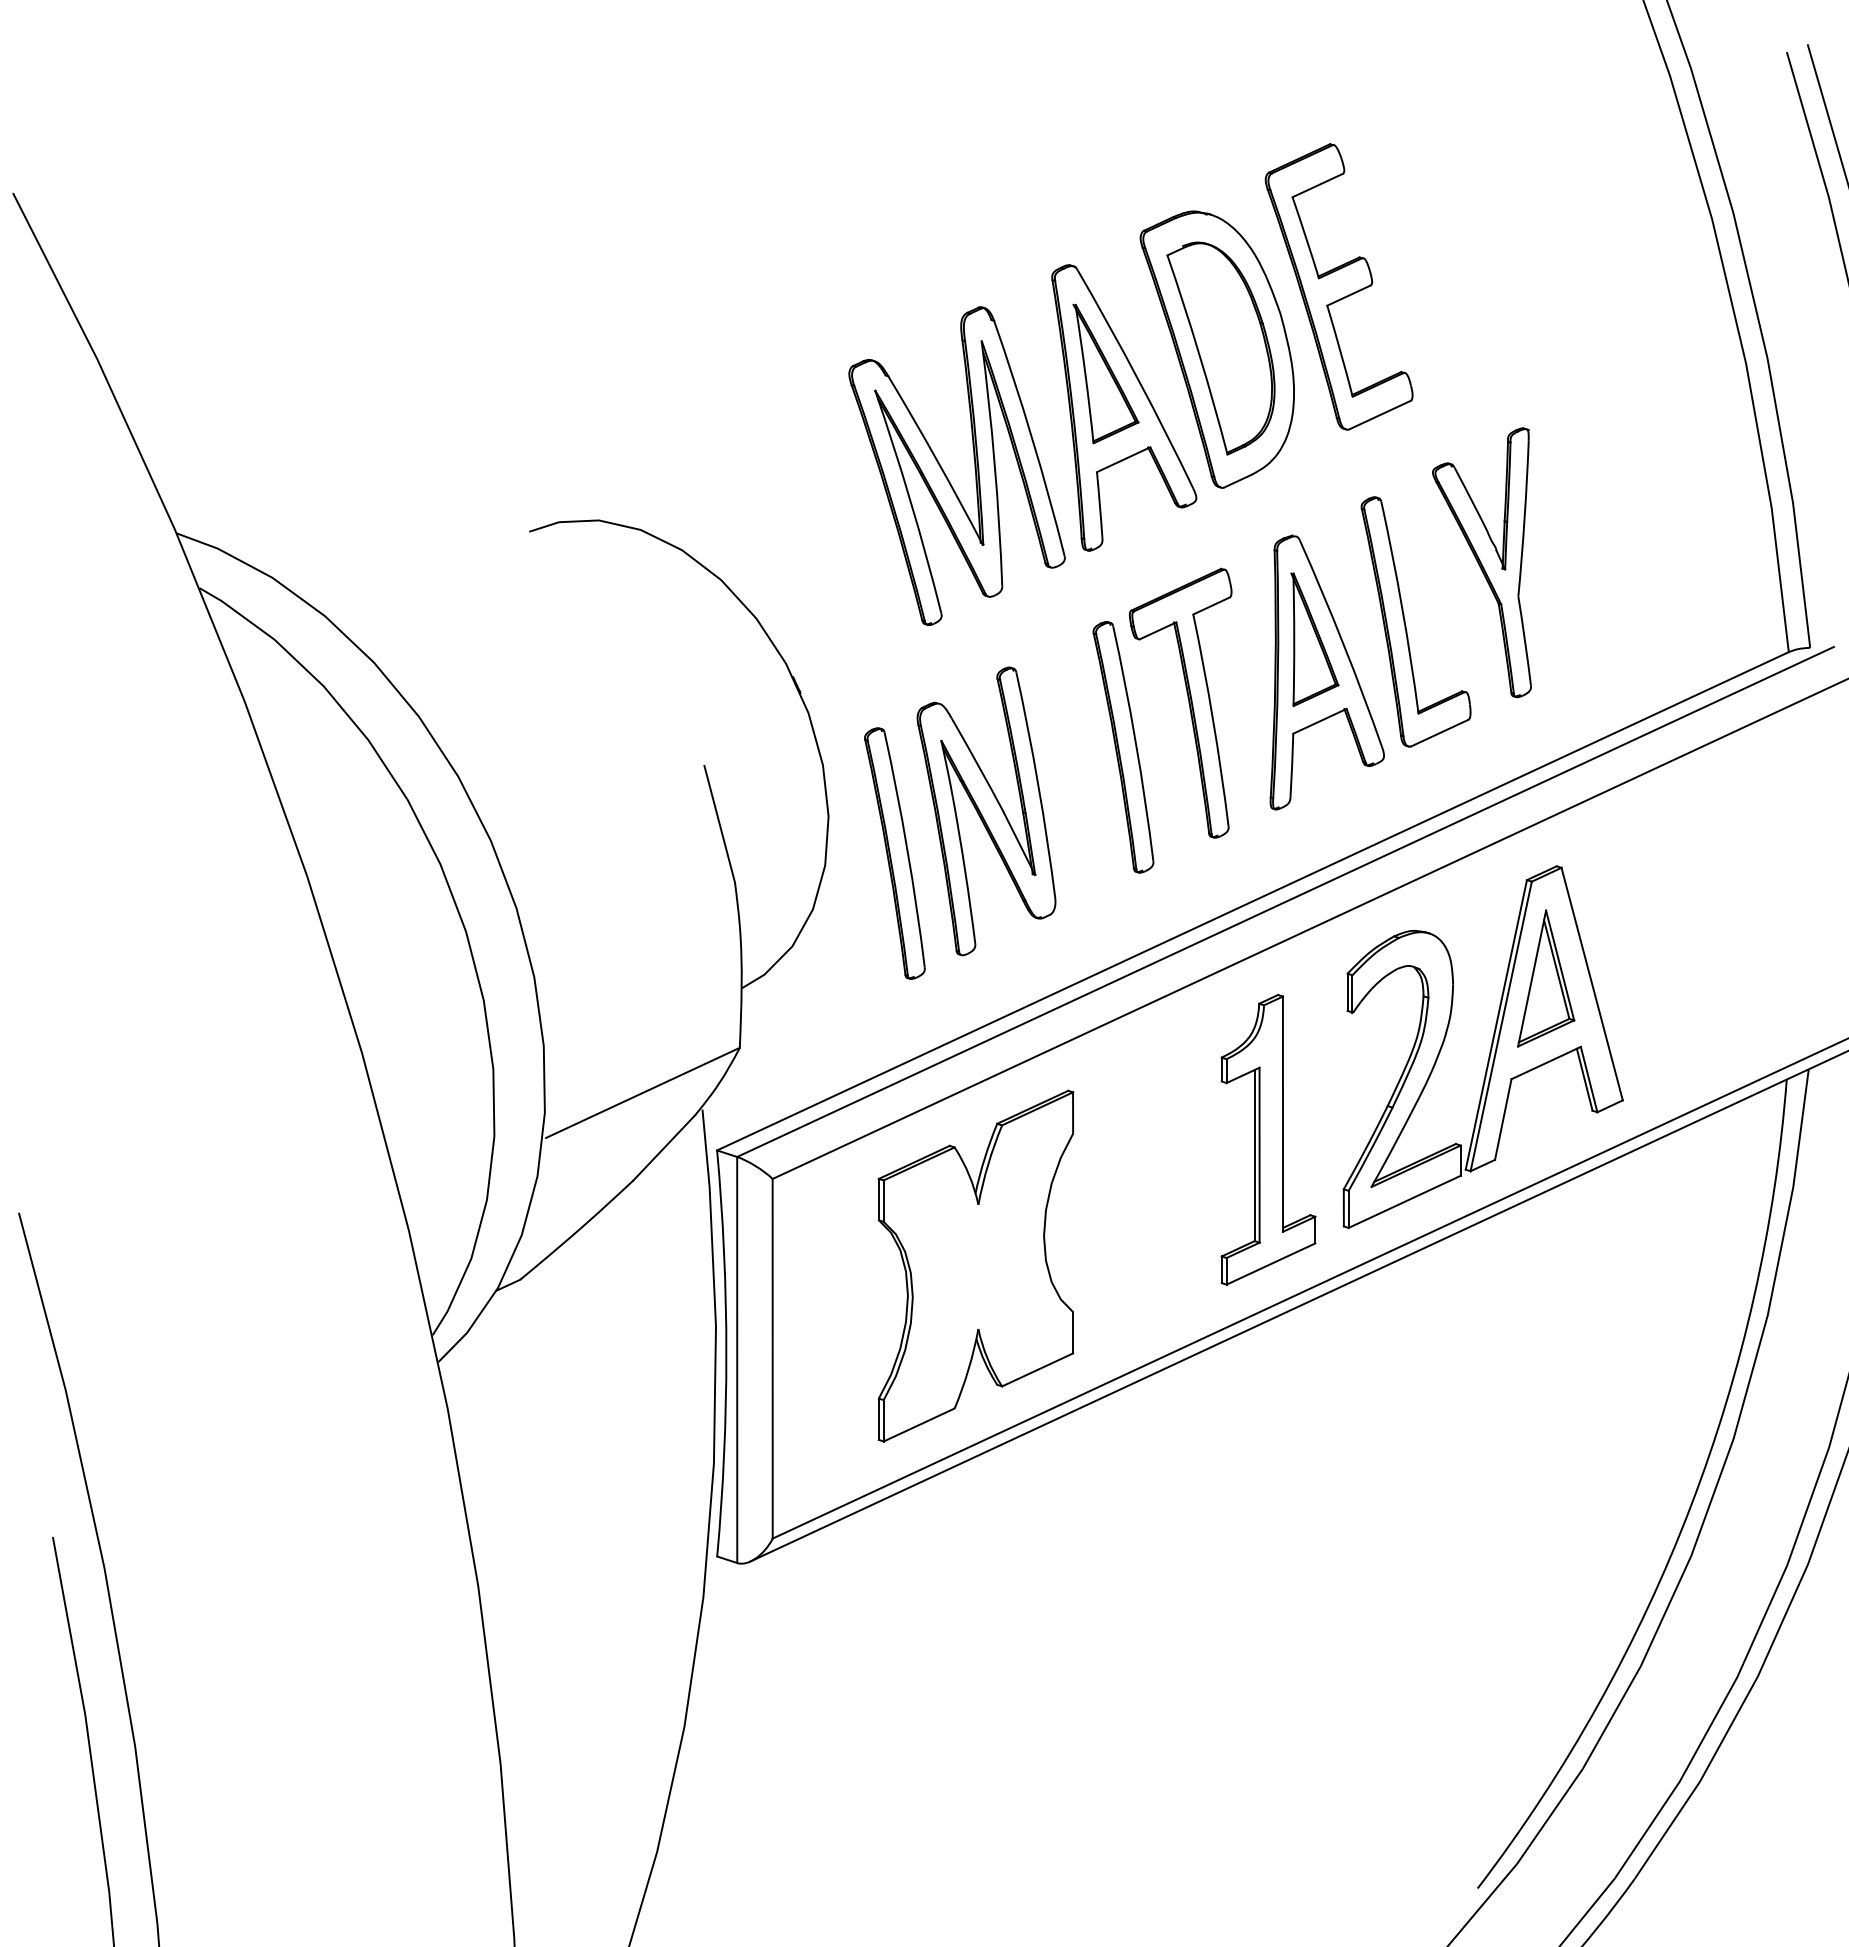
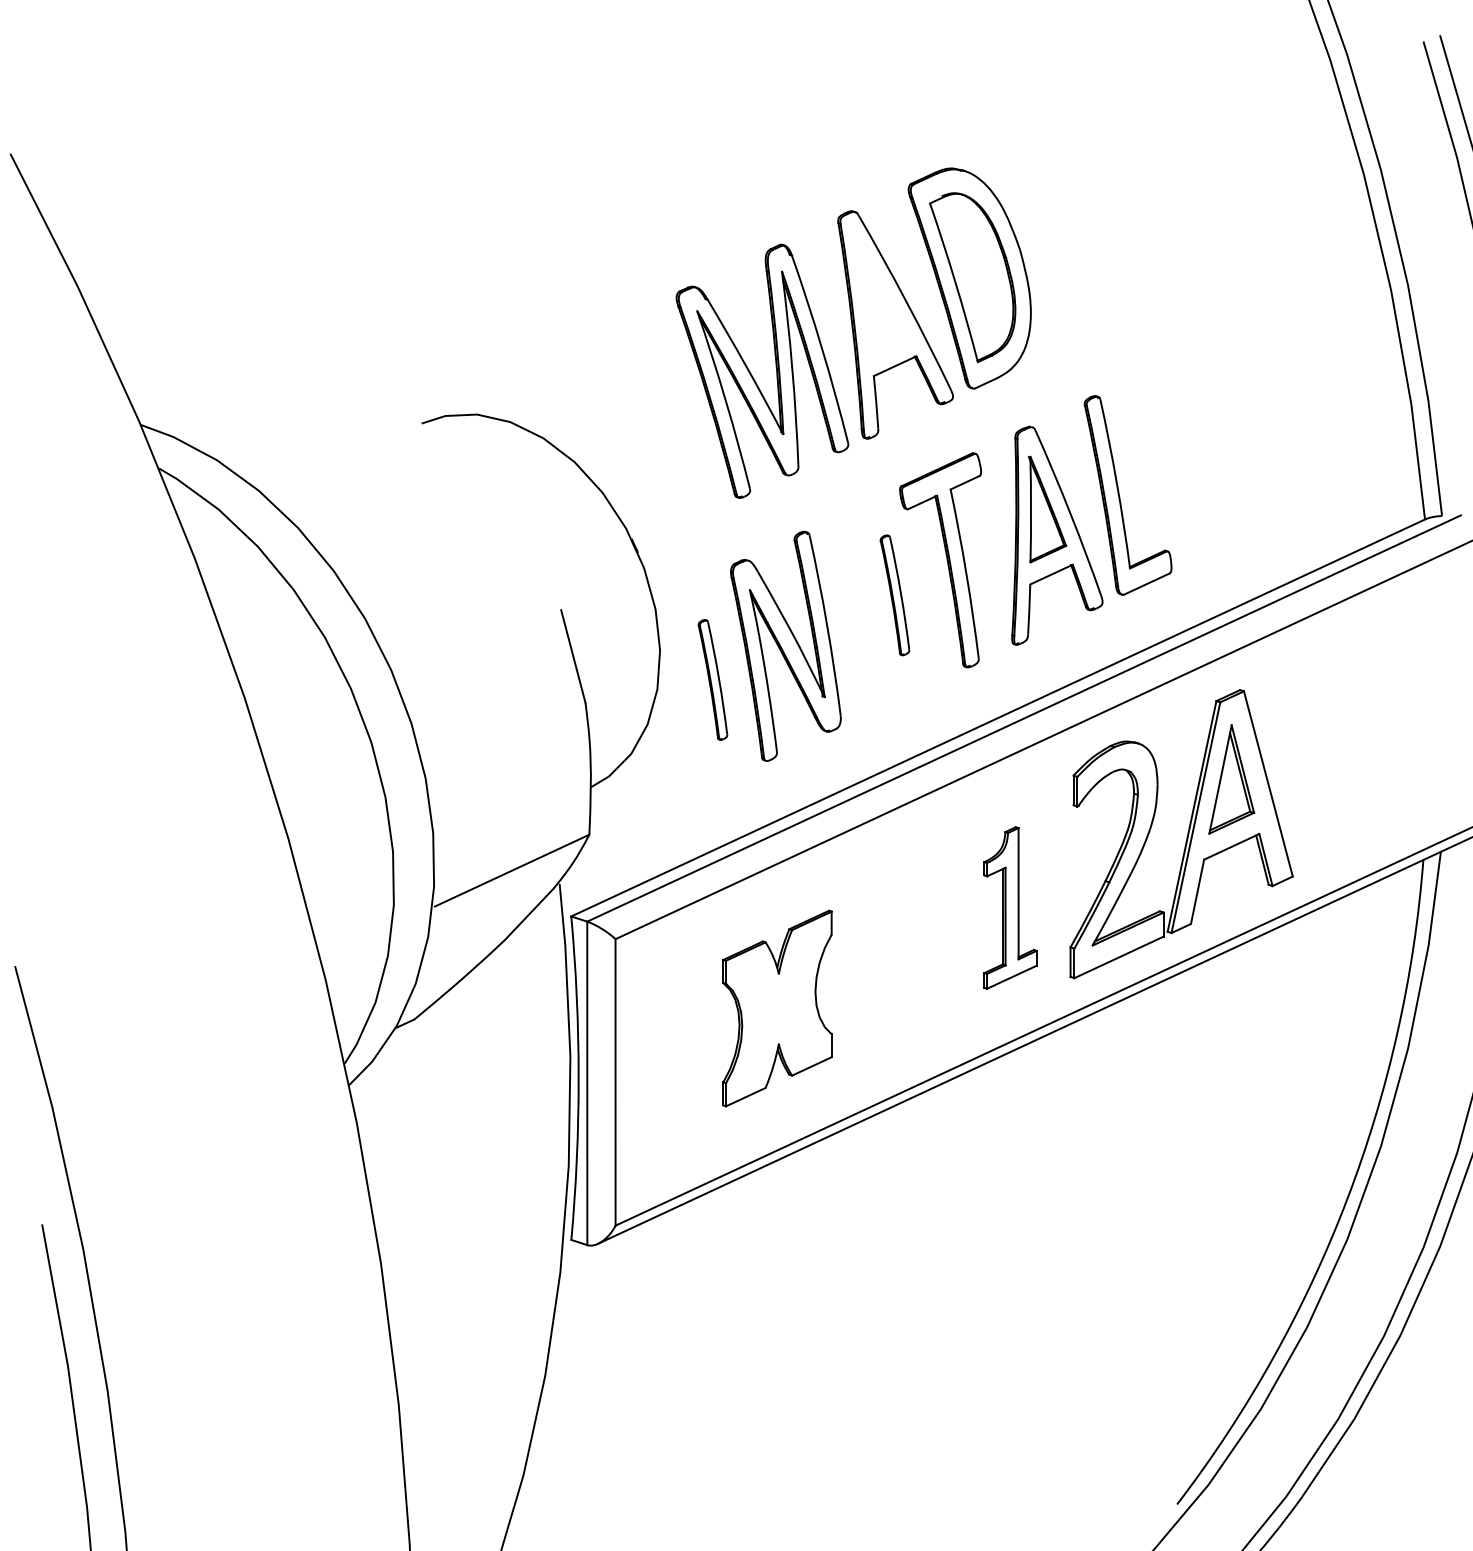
part: (1338, 286) -> (1066, 228), removed
part: (1105, 373) -> (880, 297), removed
part: (1481, 563) -> (1180, 448), removed
part: (1122, 747) -> (894, 595), size x0.6
part: (894, 852) -> (712, 679), size x0.6
part: (1268, 1139) -> (1010, 907), size x0.7
part: (975, 1265) -> (777, 1008), size x0.7

